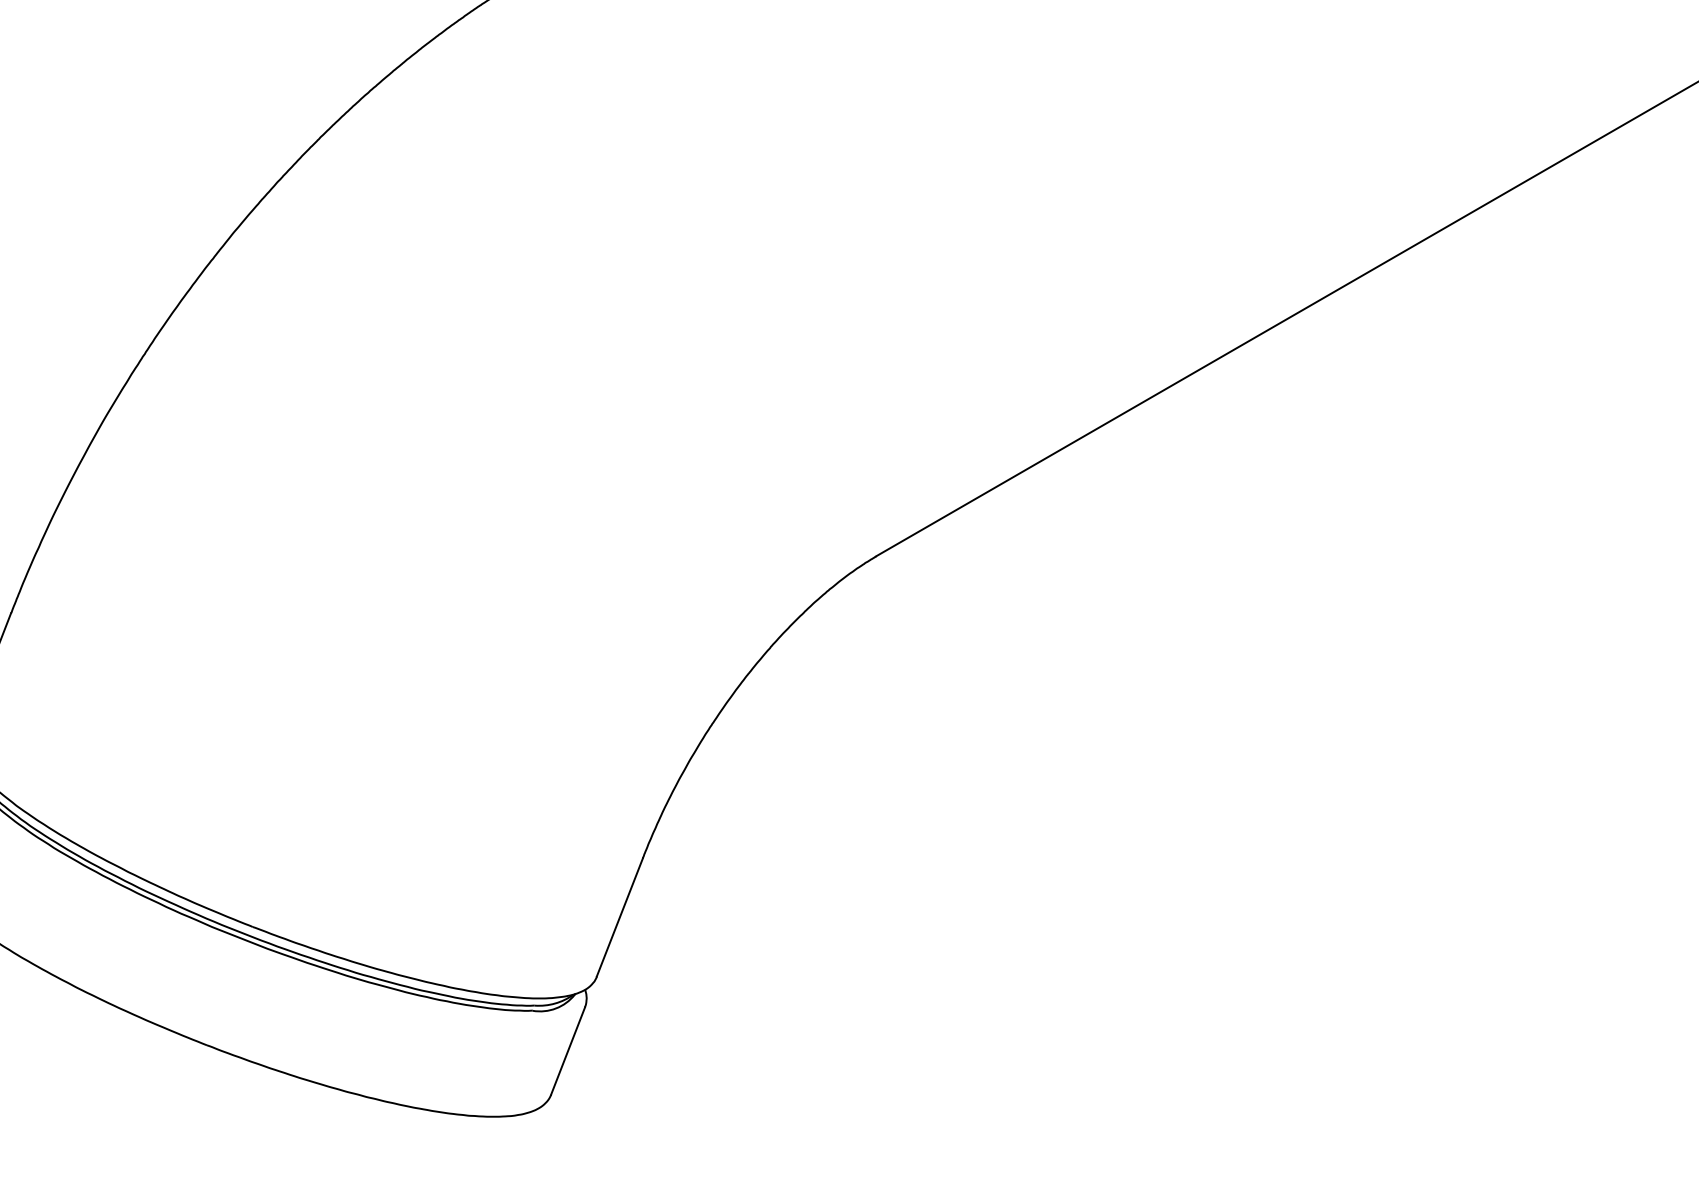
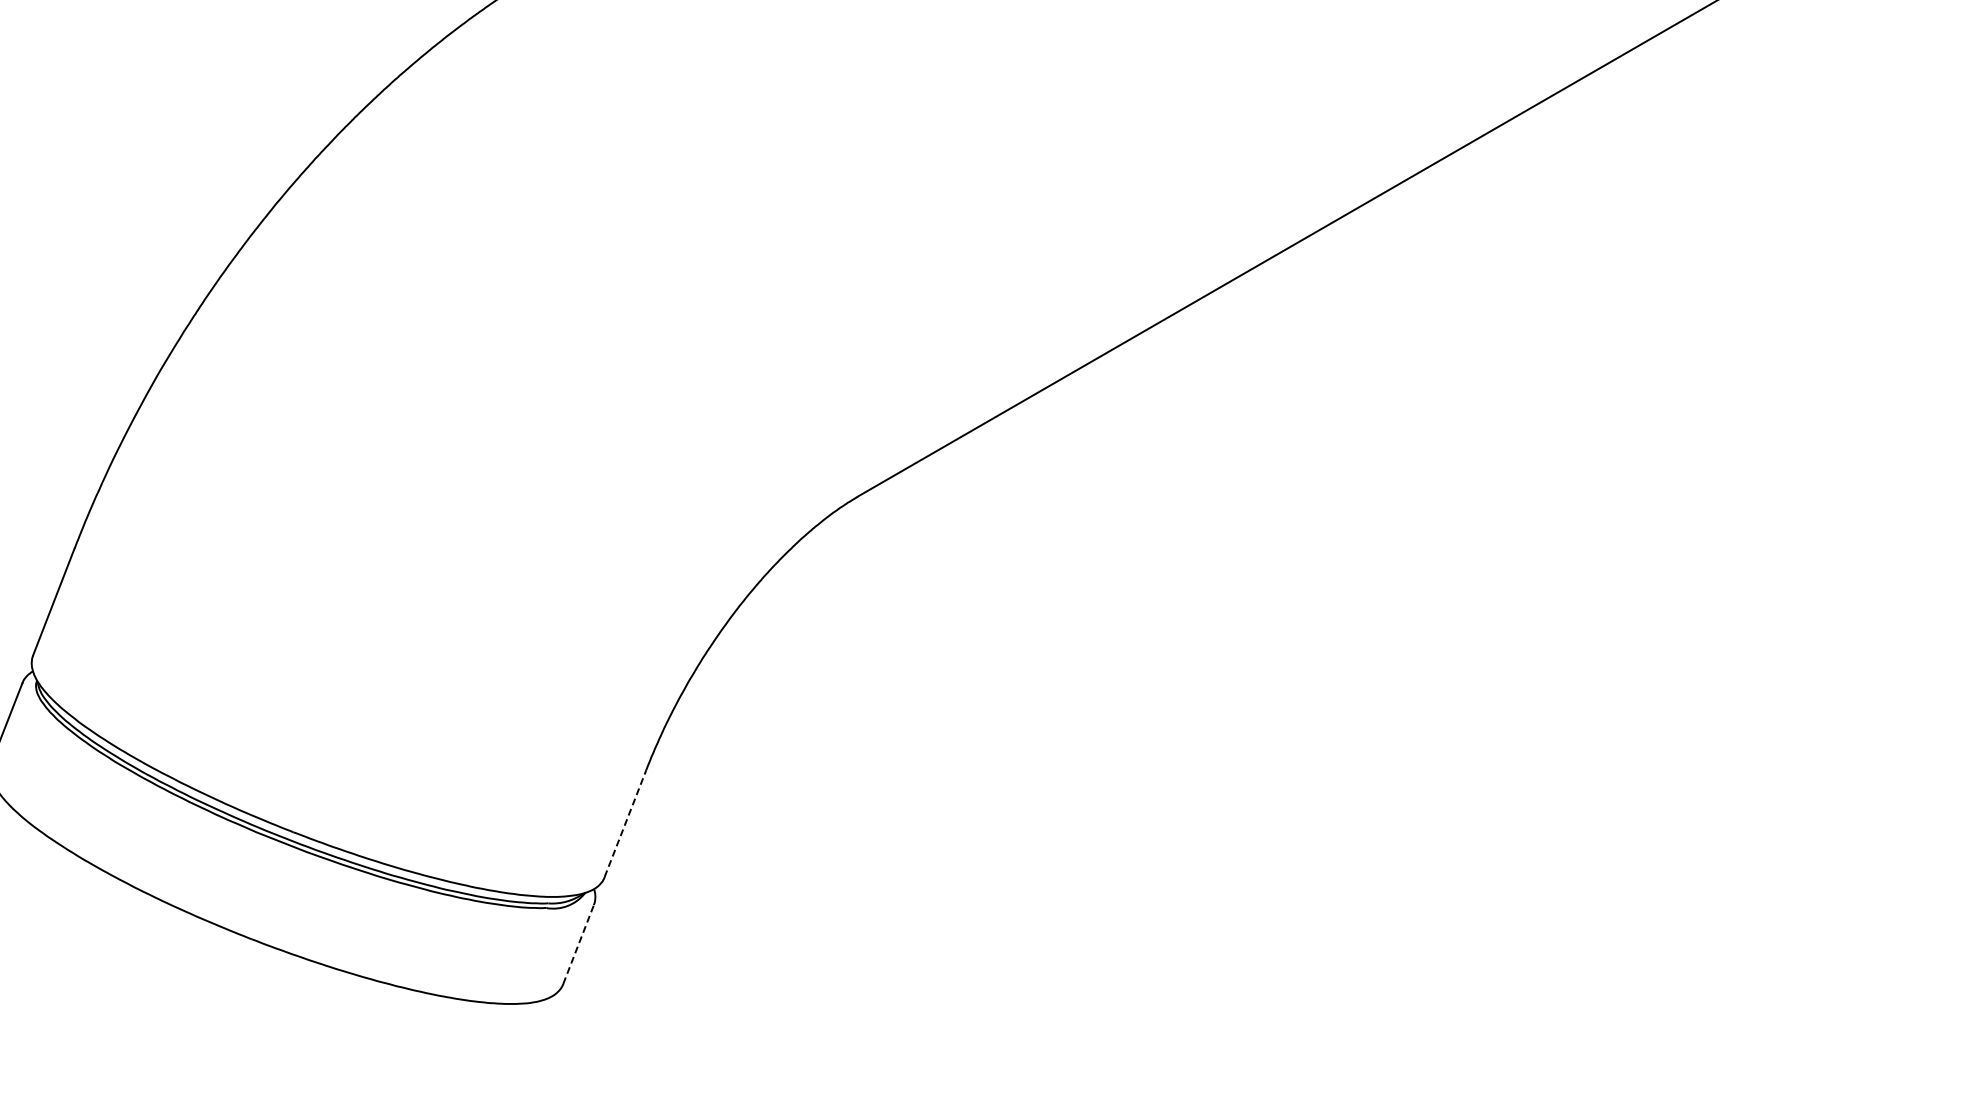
line: (619, 917) -> (625, 823), solid -> dashed
line: (567, 1051) -> (578, 944), solid -> dashed

